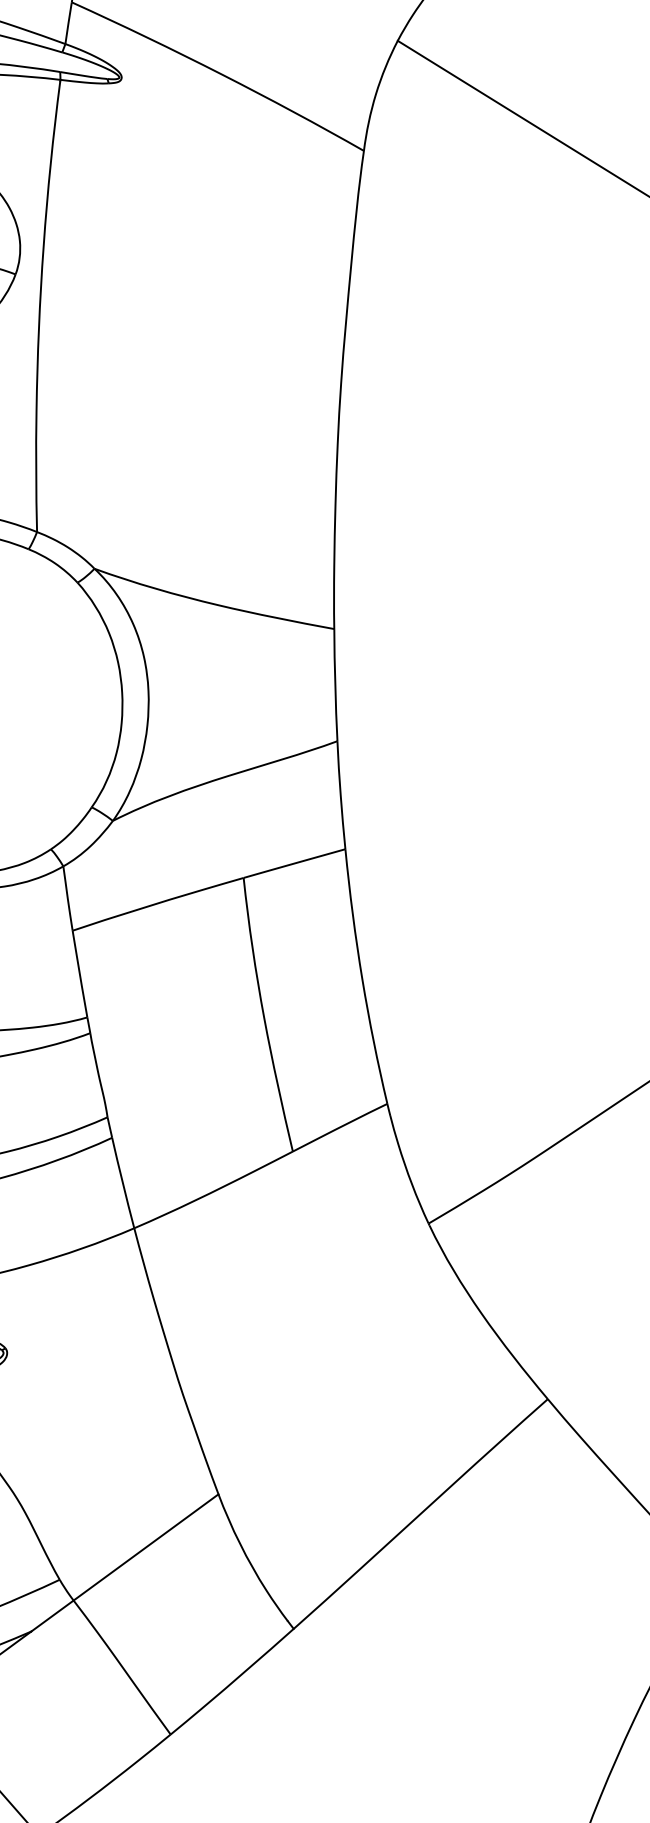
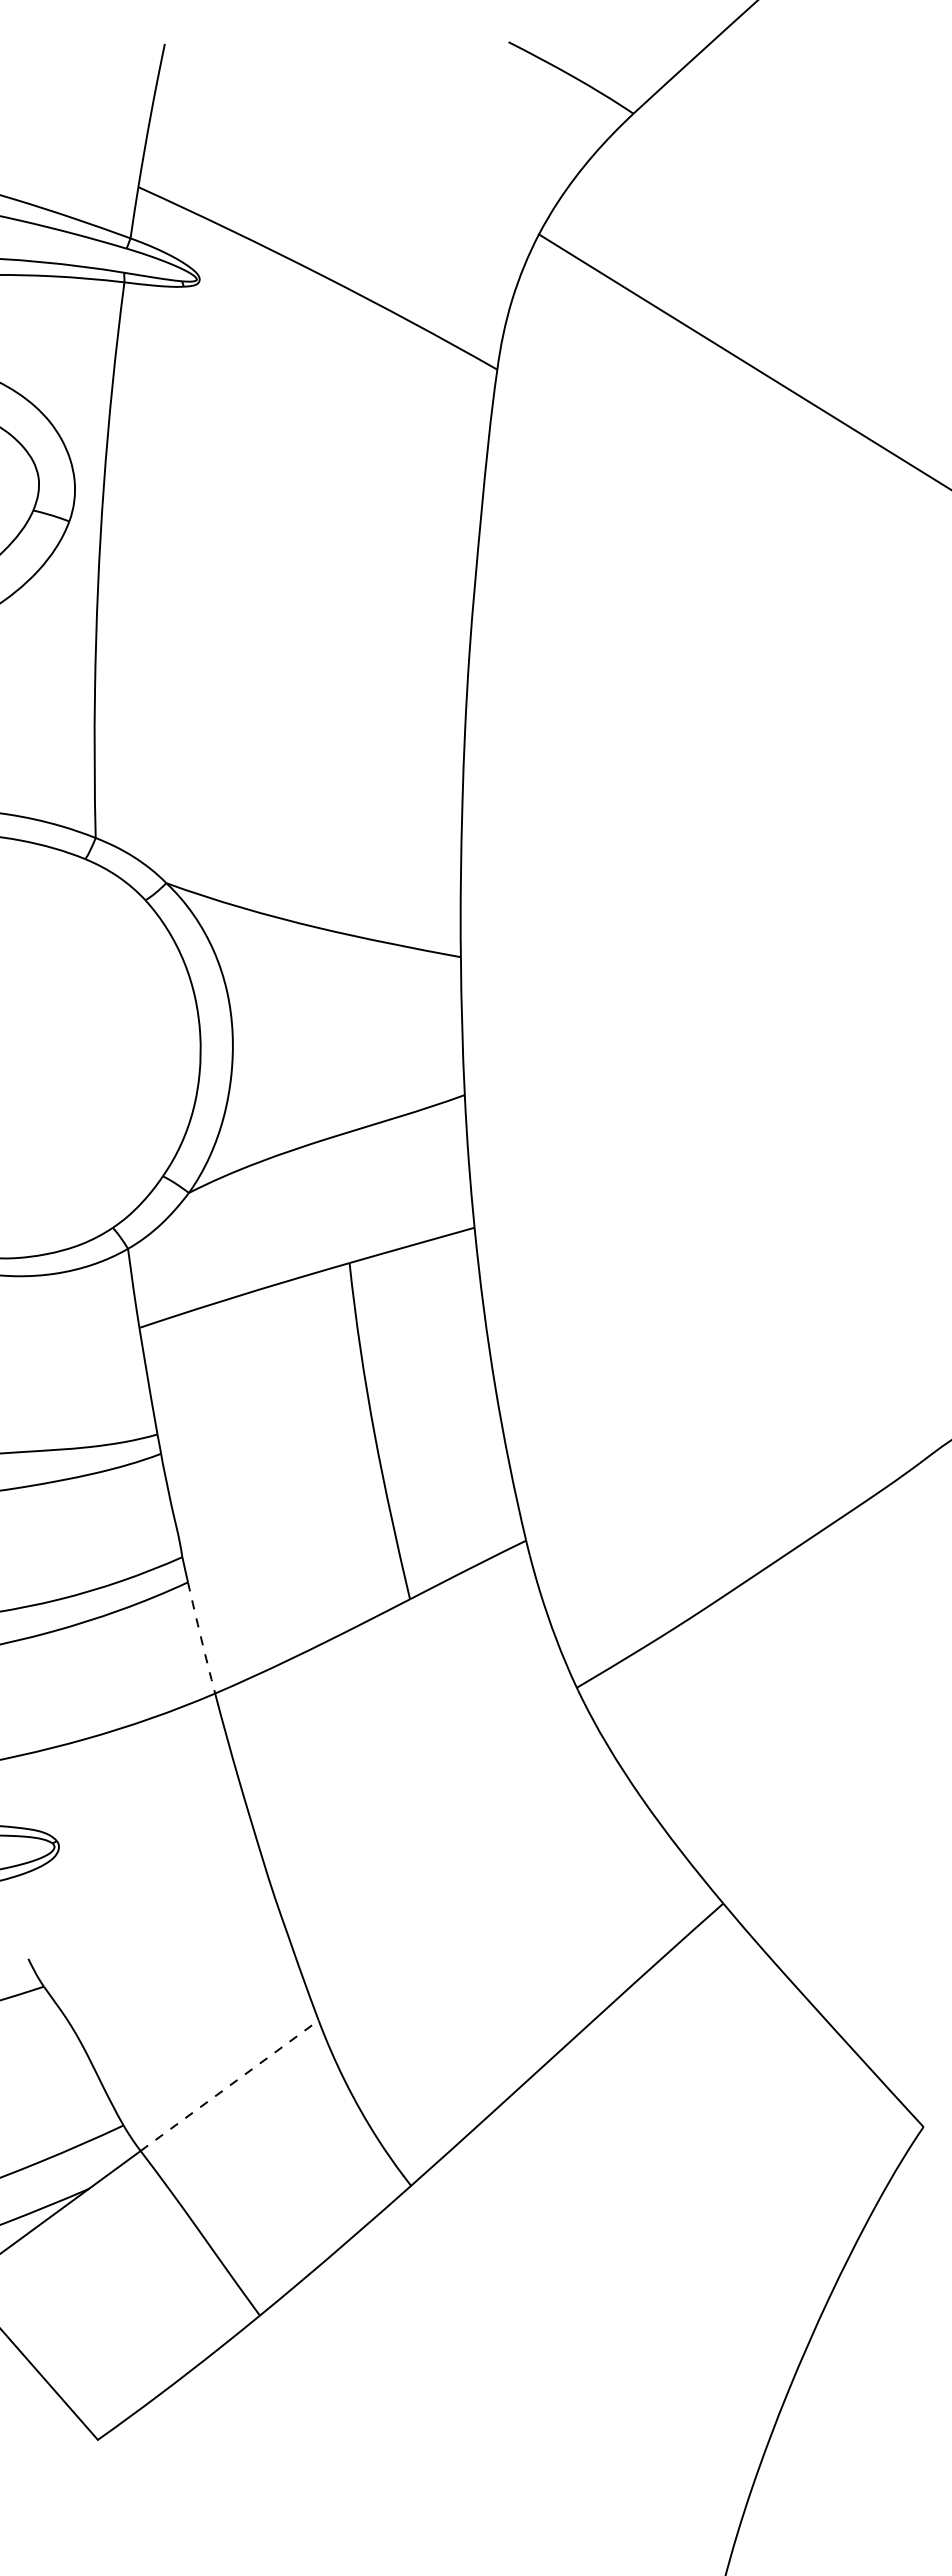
arc: (123, 1183) -> (201, 1638), solid -> dashed
line: (146, 1547) -> (230, 2085), solid -> dashed

